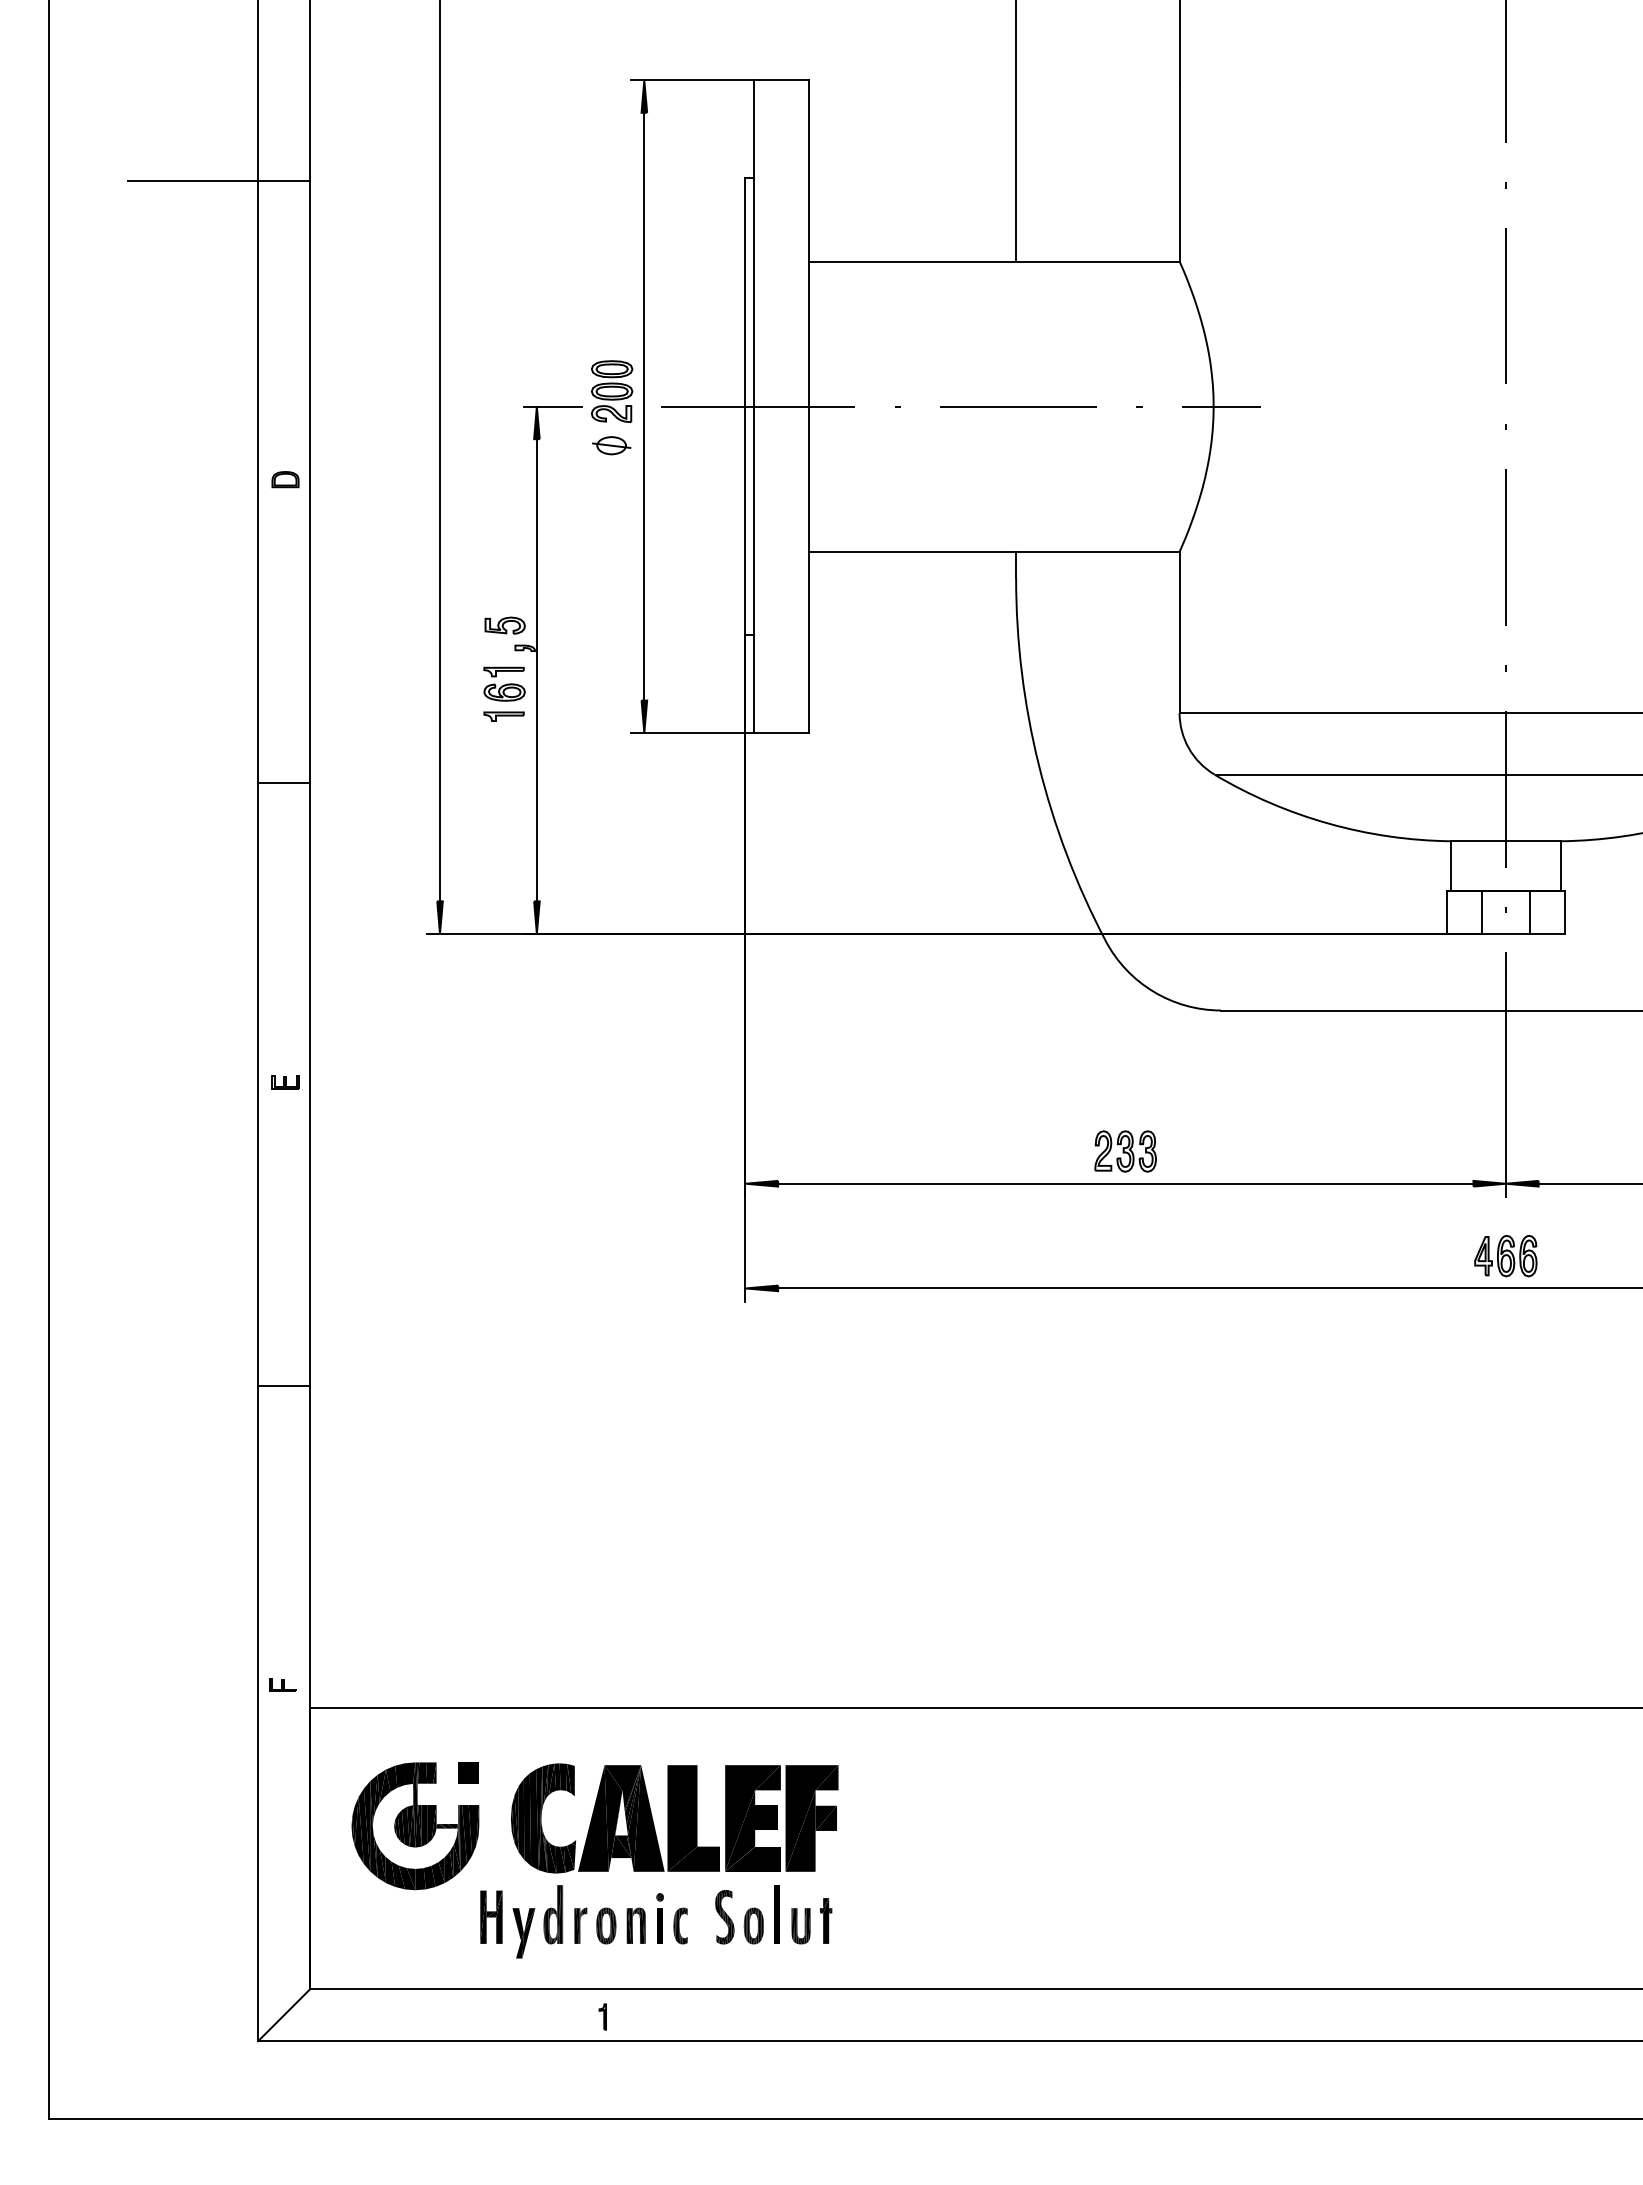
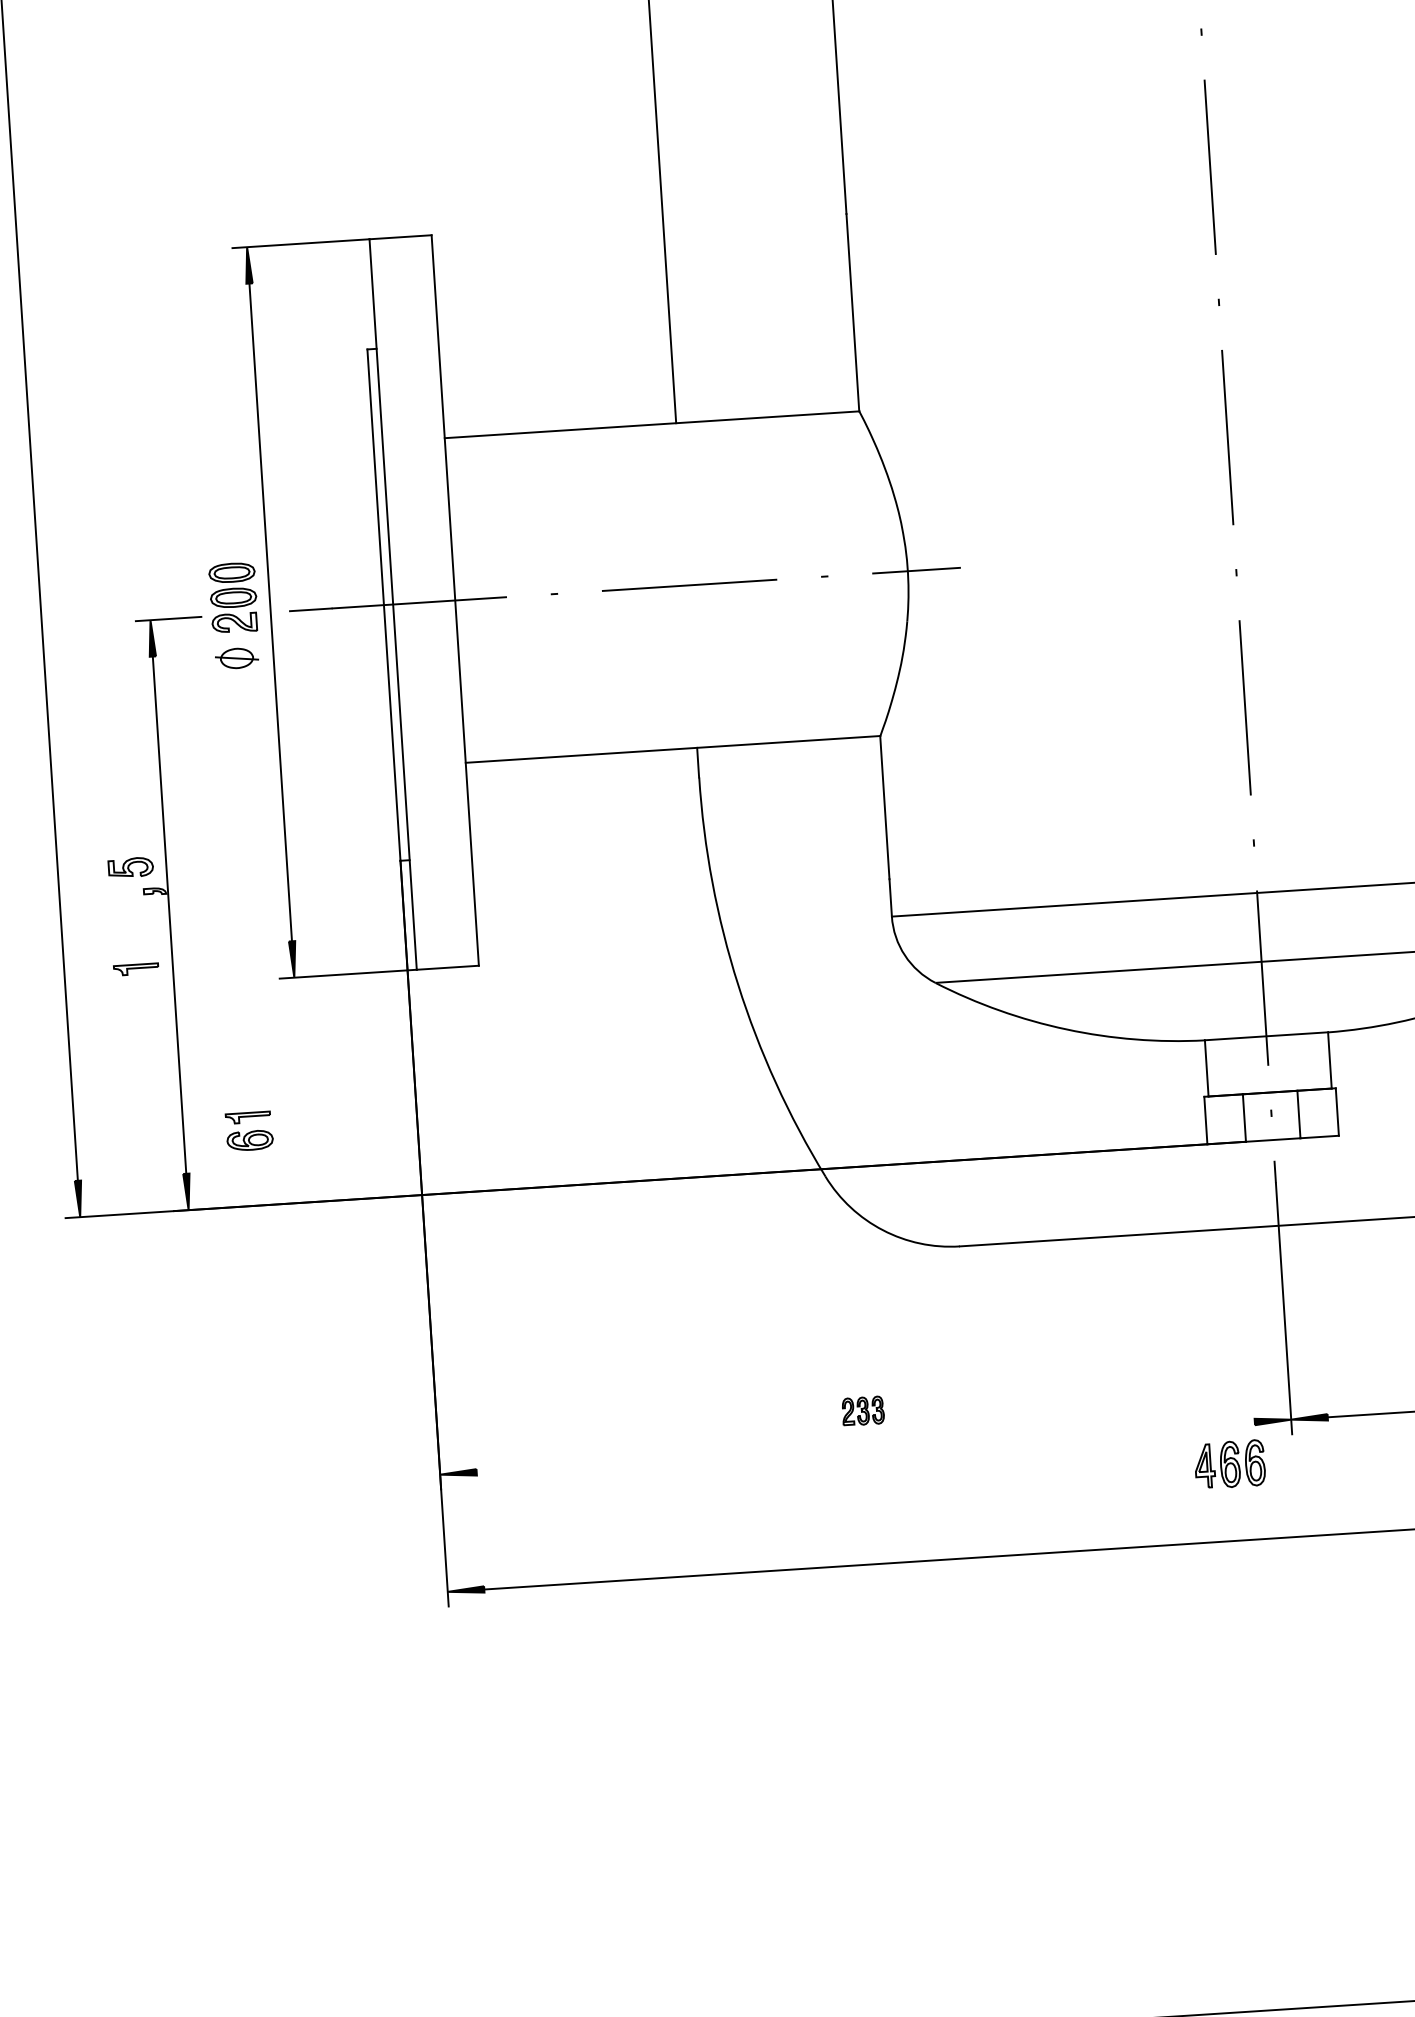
part: (504, 683) -> (249, 1130), moved
part: (1125, 1151) -> (863, 1411), size x0.6
line: (1125, 1183) -> (865, 1446), removed
part: (1505, 1256) -> (1229, 1464), moved

